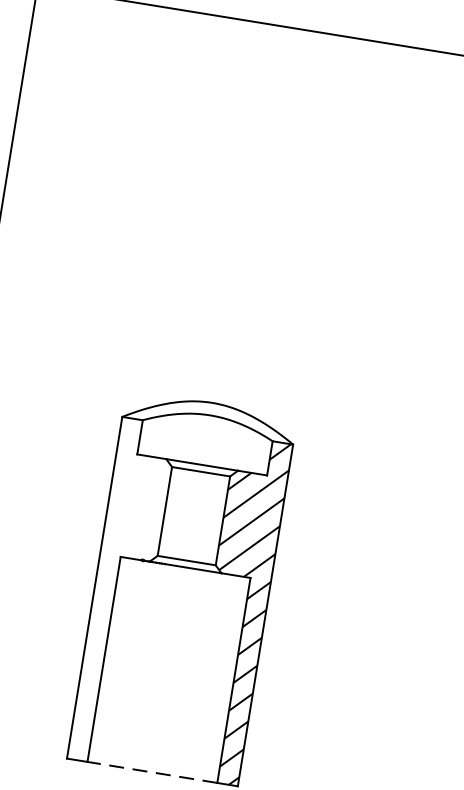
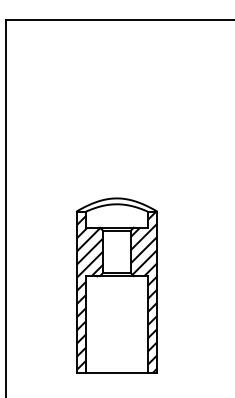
hatch: (122, 588) -> (89, 290), added
line: (151, 771) -> (116, 372), dashed -> solid

